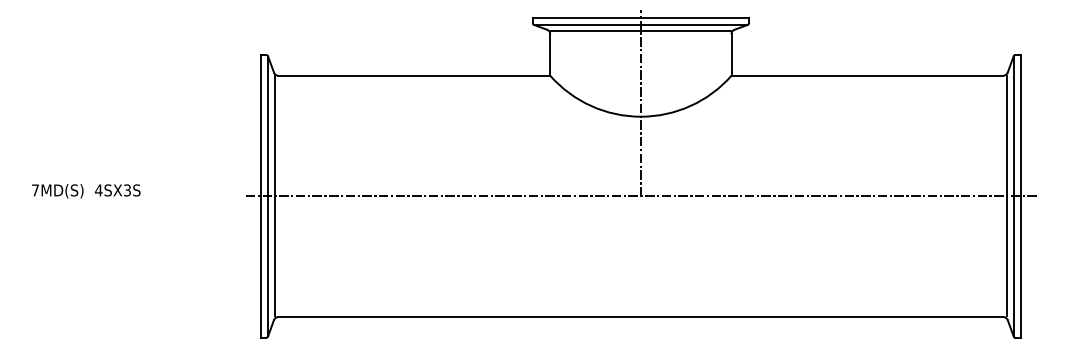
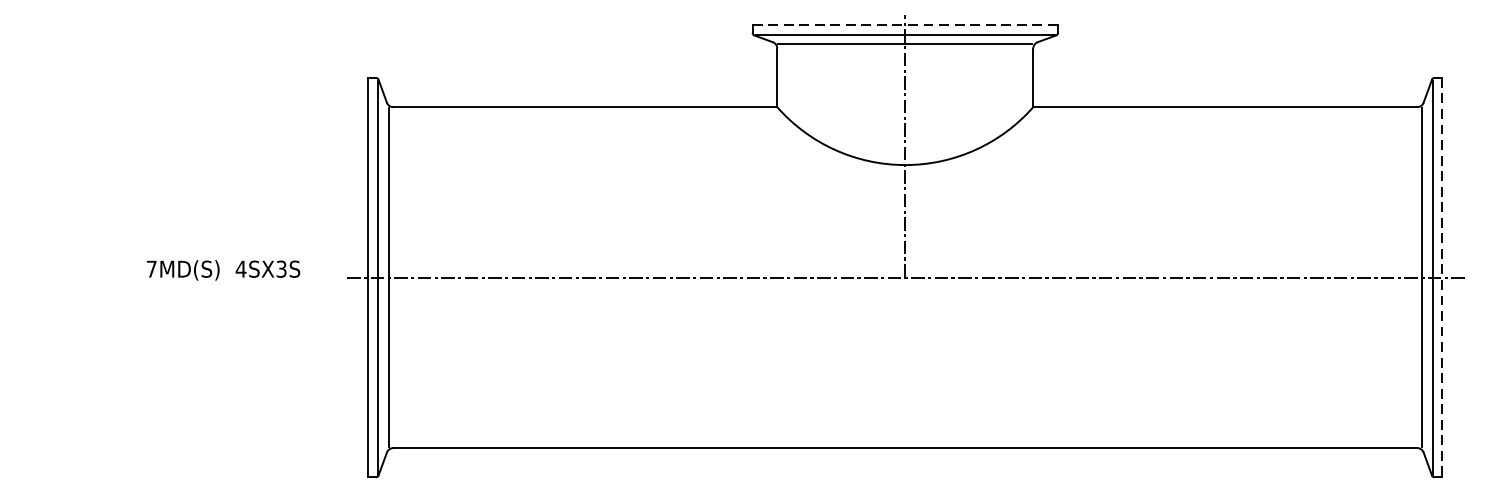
line: (641, 17) -> (906, 24), solid -> dashed
text: (86, 191) -> (223, 270), moved
line: (1020, 196) -> (1441, 277), solid -> dashed

